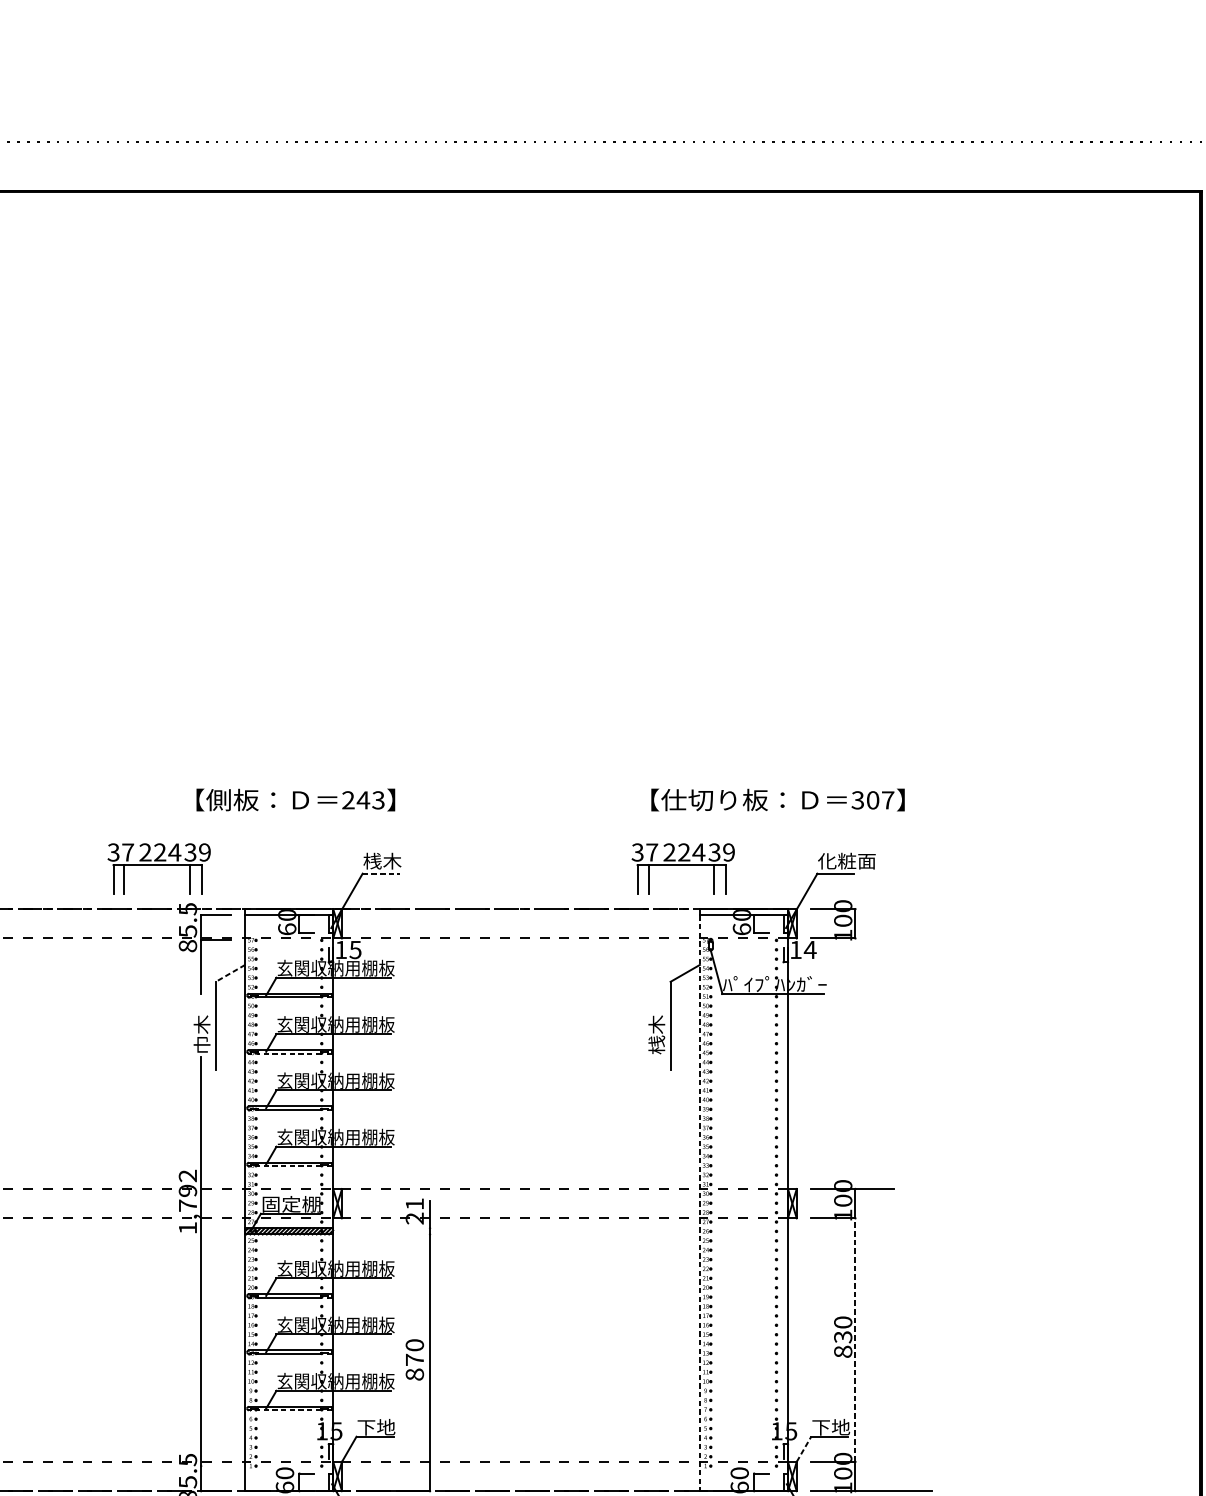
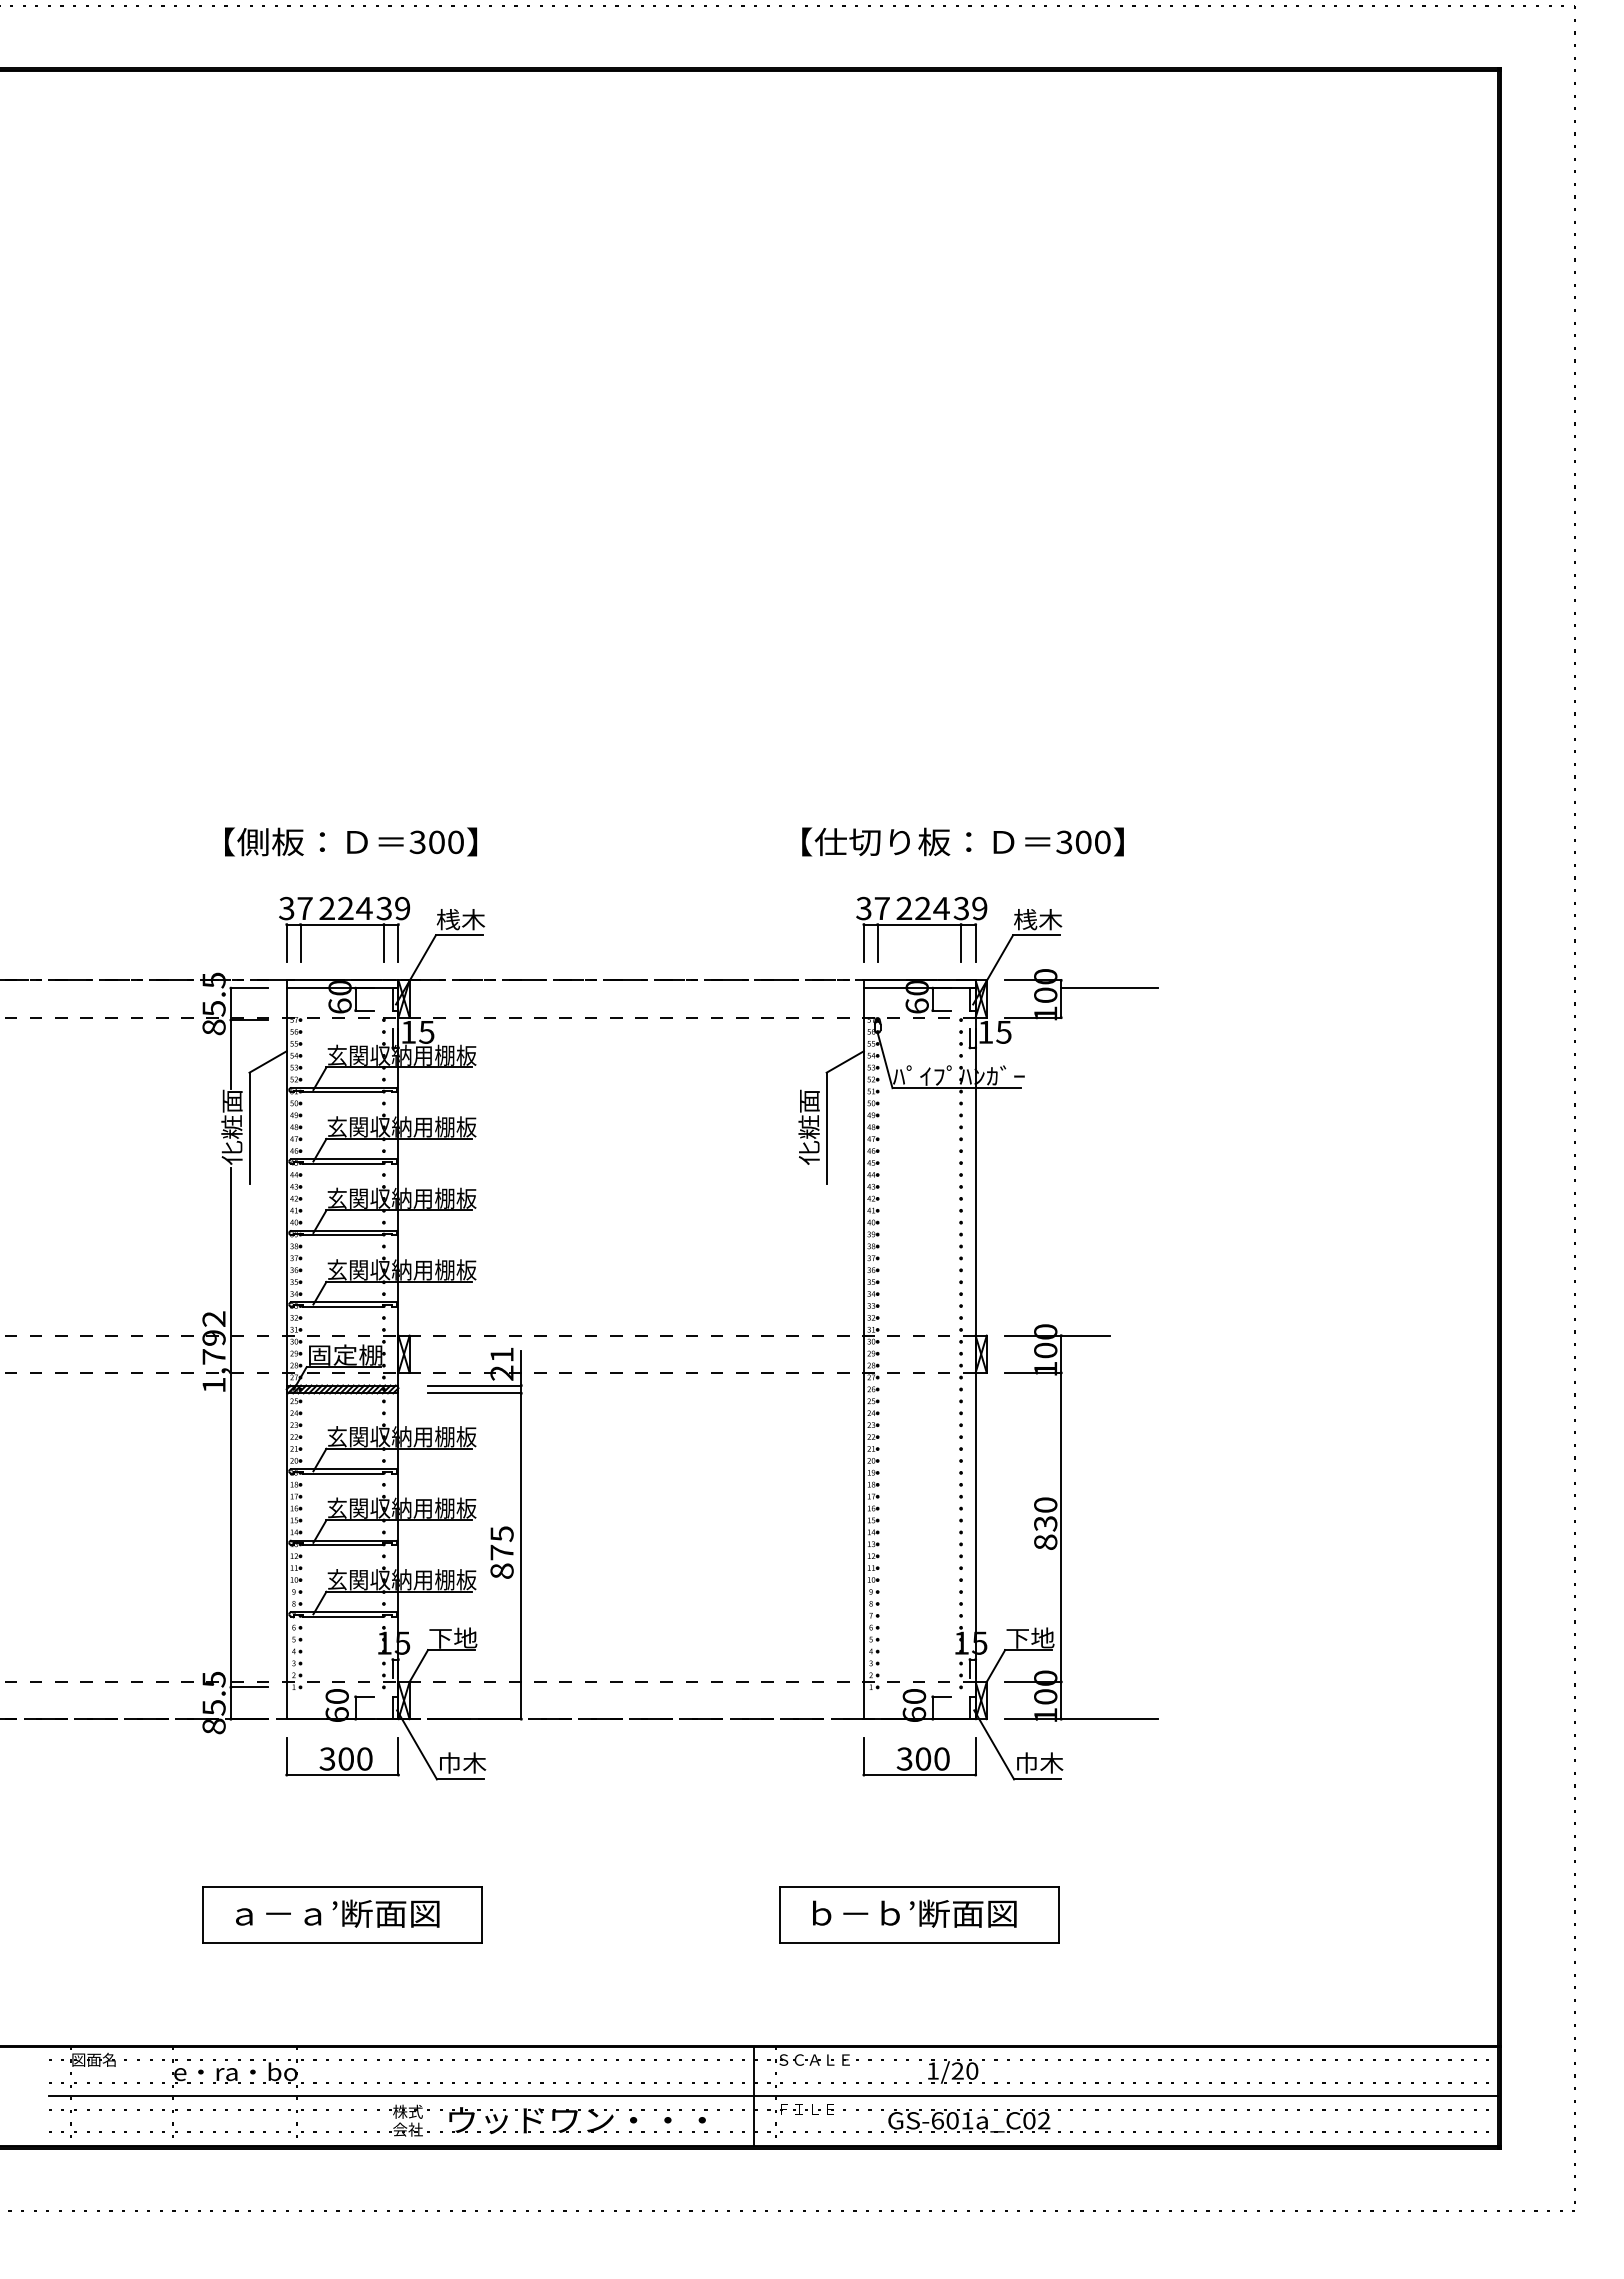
text: (363, 800) -> (436, 842), 243 -> 300
text: (887, 800) -> (1102, 842), 307 -> 300
text: (846, 861) -> (1050, 919), 化粧面 -> 桟木
part: (159, 868) -> (344, 929), moved
part: (683, 868) -> (921, 929), moved
line: (381, 873) -> (459, 935), dashed -> solid
line: (893, 915) -> (1109, 988), added
text: (809, 950) -> (1003, 1032), 14 -> 15
line: (230, 973) -> (267, 1062), dashed -> solid
text: (201, 1024) -> (231, 1126), 巾木 -> 化粧面
text: (656, 1024) -> (808, 1126), 桟木 -> 化粧面
line: (289, 1053) -> (343, 1163), dashed -> solid
line: (289, 1166) -> (343, 1306), dashed -> solid
line: (699, 1203) -> (863, 1354), dashed -> solid
line: (393, 1228) -> (474, 1385), added
line: (393, 1234) -> (474, 1393), added
line: (855, 1340) -> (1061, 1527), dashed -> solid
text: (414, 1345) -> (501, 1534), 870 -> 875
line: (289, 1410) -> (343, 1616), dashed -> solid
line: (804, 1448) -> (996, 1665), dashed -> solid
line: (215, 1466) -> (249, 1687), added

